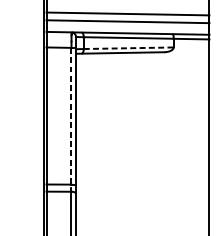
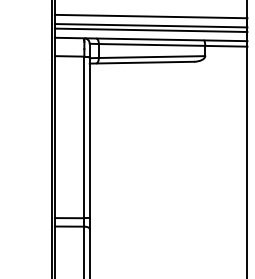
line: (127, 25) -> (150, 30), added
line: (129, 48) -> (152, 57), dashed -> solid
line: (71, 118) -> (84, 139), dashed -> solid

